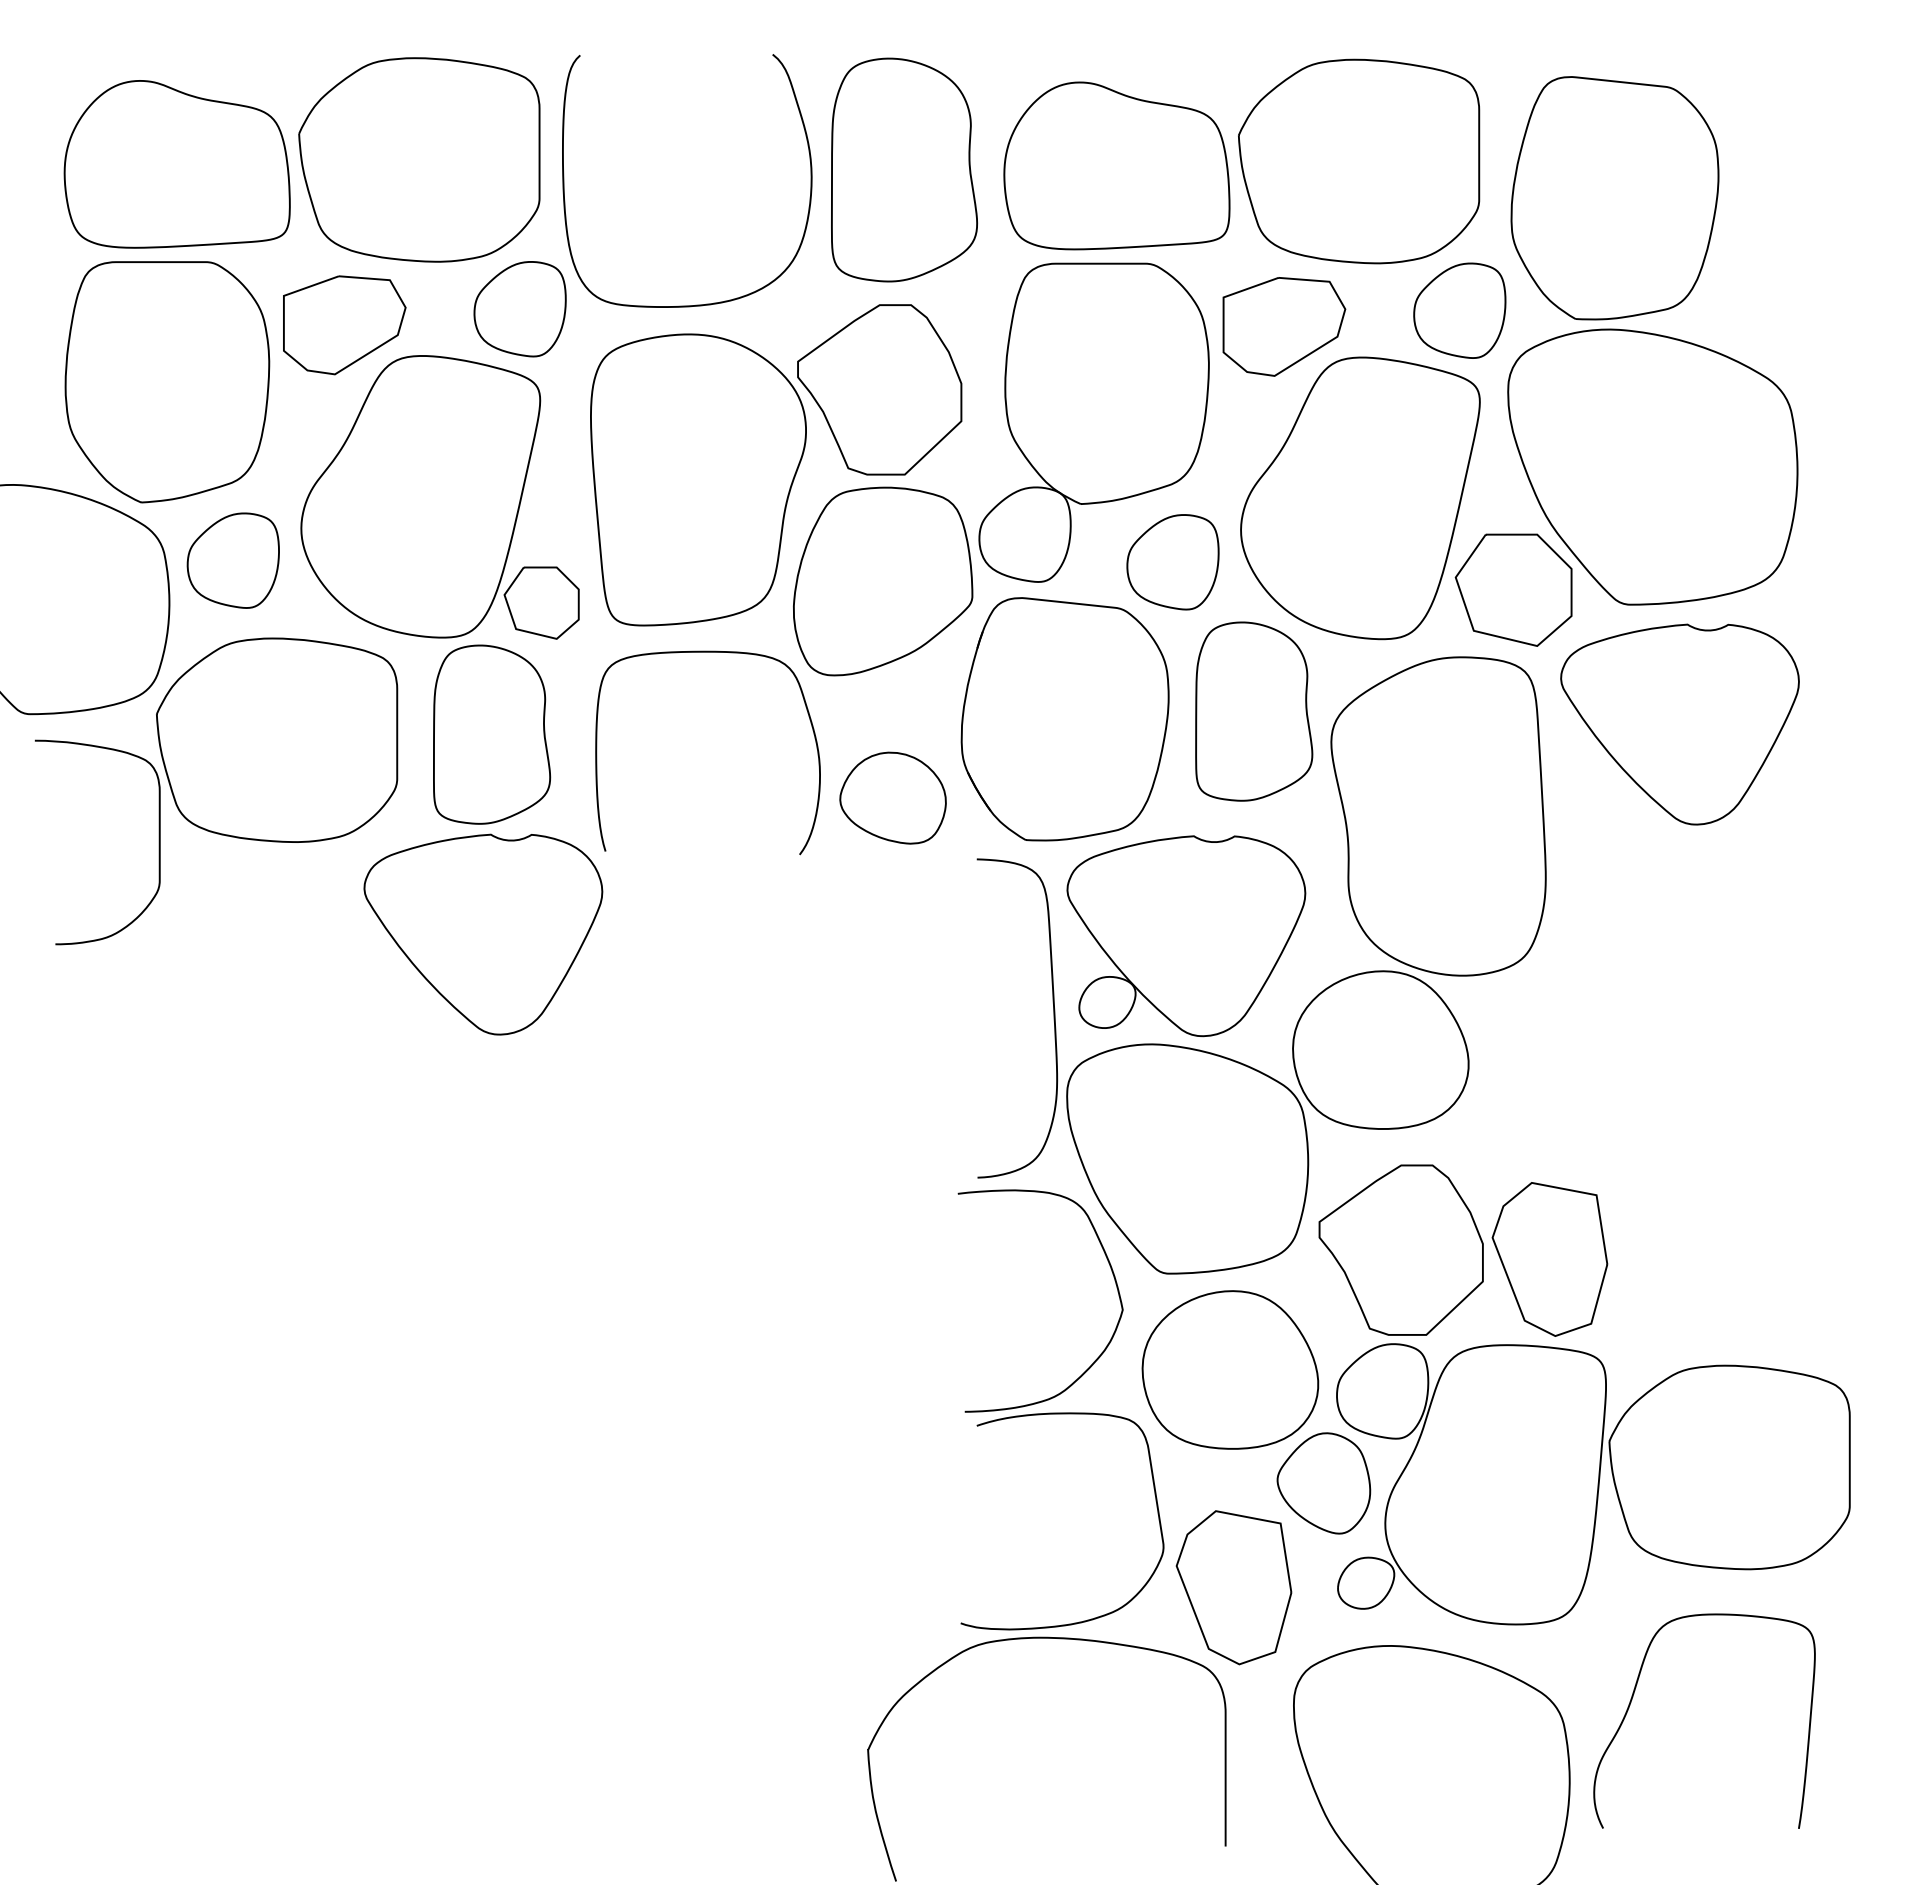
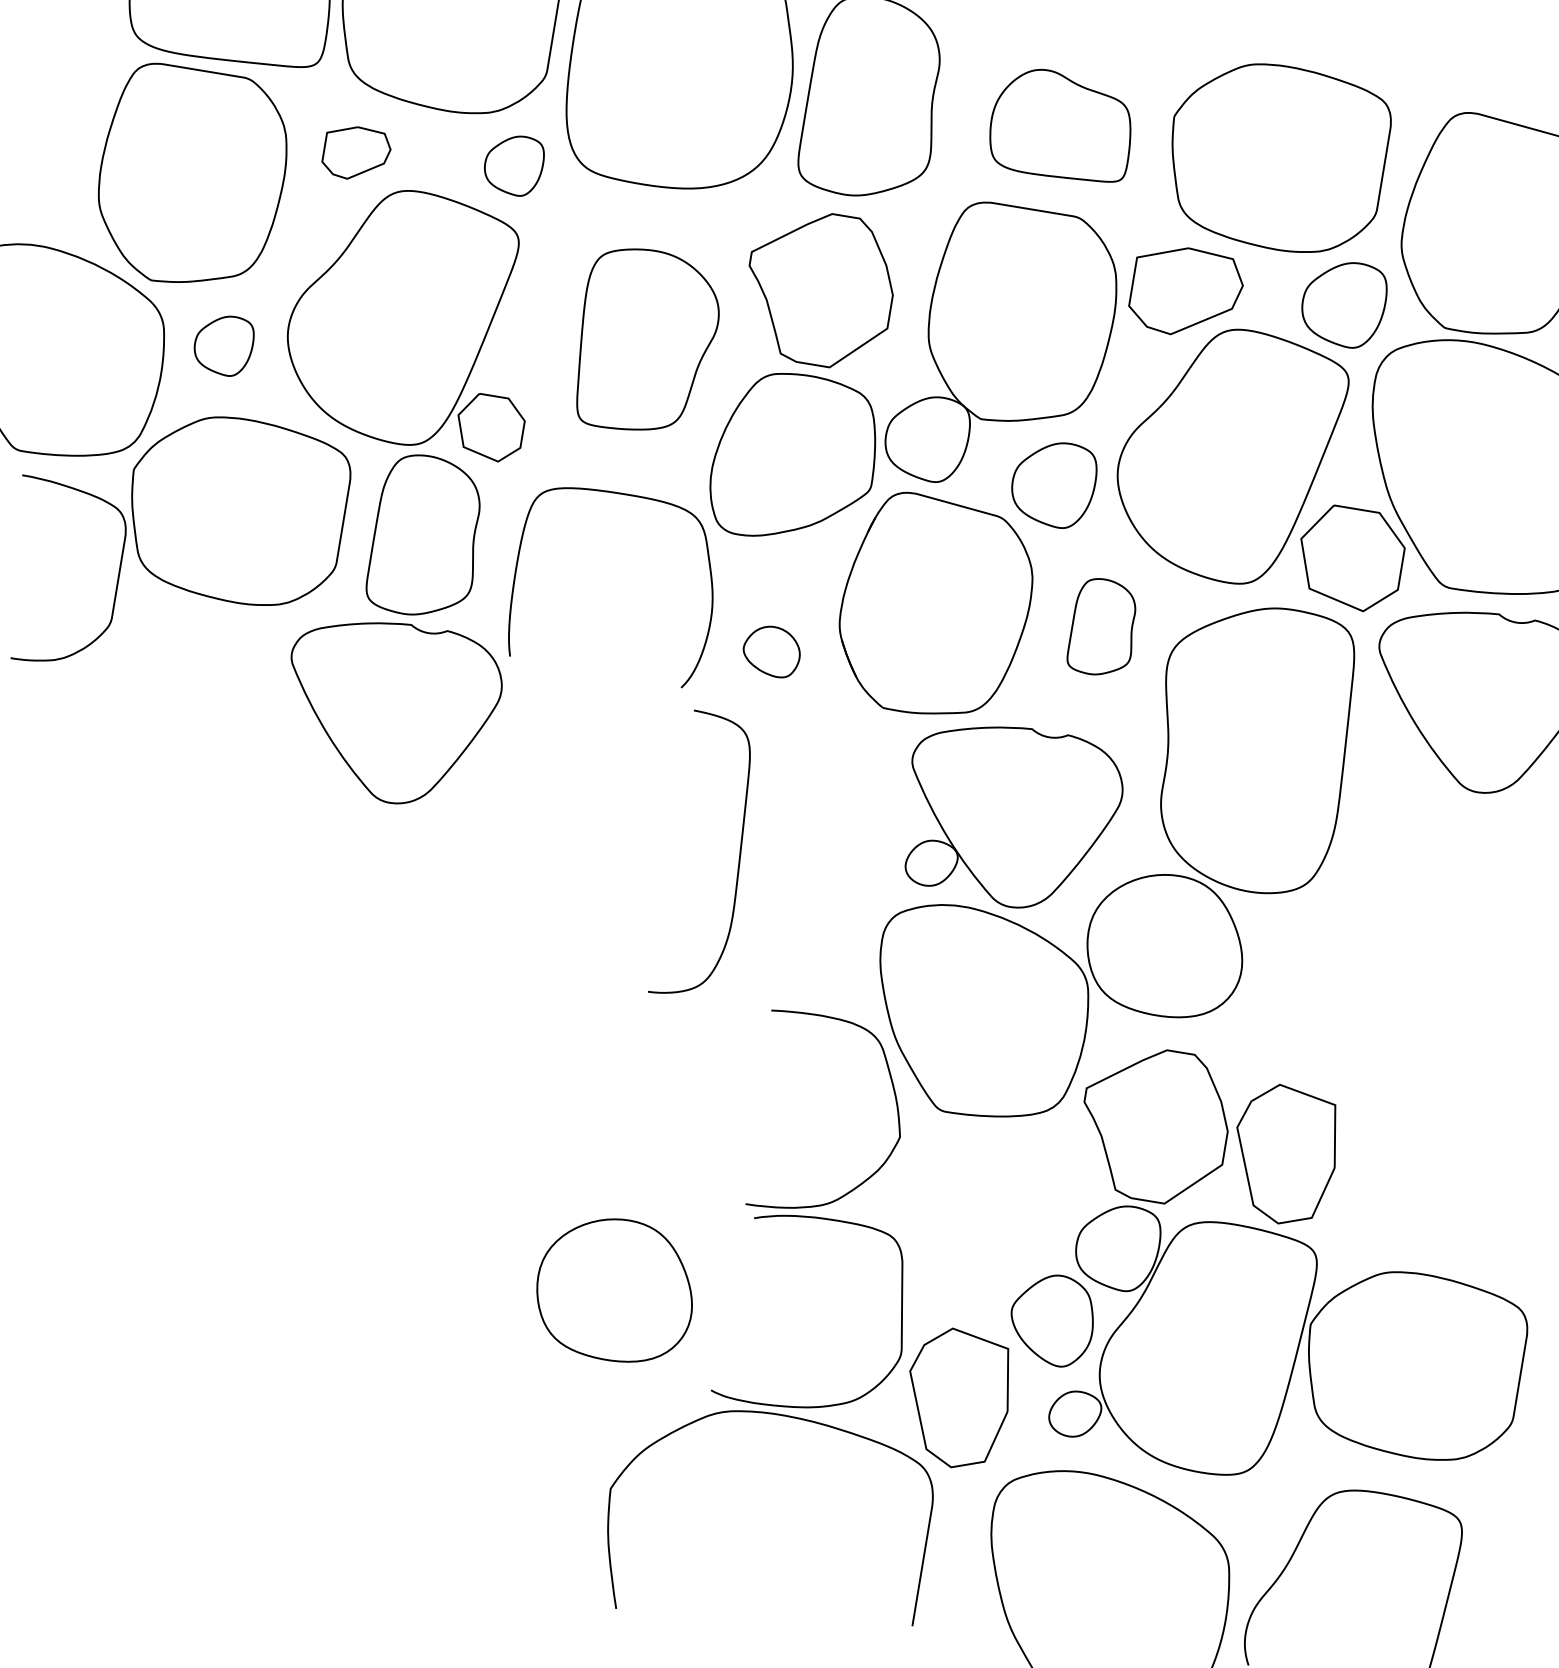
part: (1116, 165) -> (1061, 125), size x0.7
part: (519, 309) -> (513, 165), size x0.7
part: (344, 325) -> (356, 153), size x0.6
part: (698, 479) -> (646, 341), size x0.7
part: (232, 560) -> (223, 344), size x0.7
part: (1254, 711) -> (1103, 627), size x0.6
part: (892, 797) -> (771, 650), size x0.6
curve: (1053, 1018) -> (738, 862), moved
part: (1230, 1369) -> (615, 1289), moved

